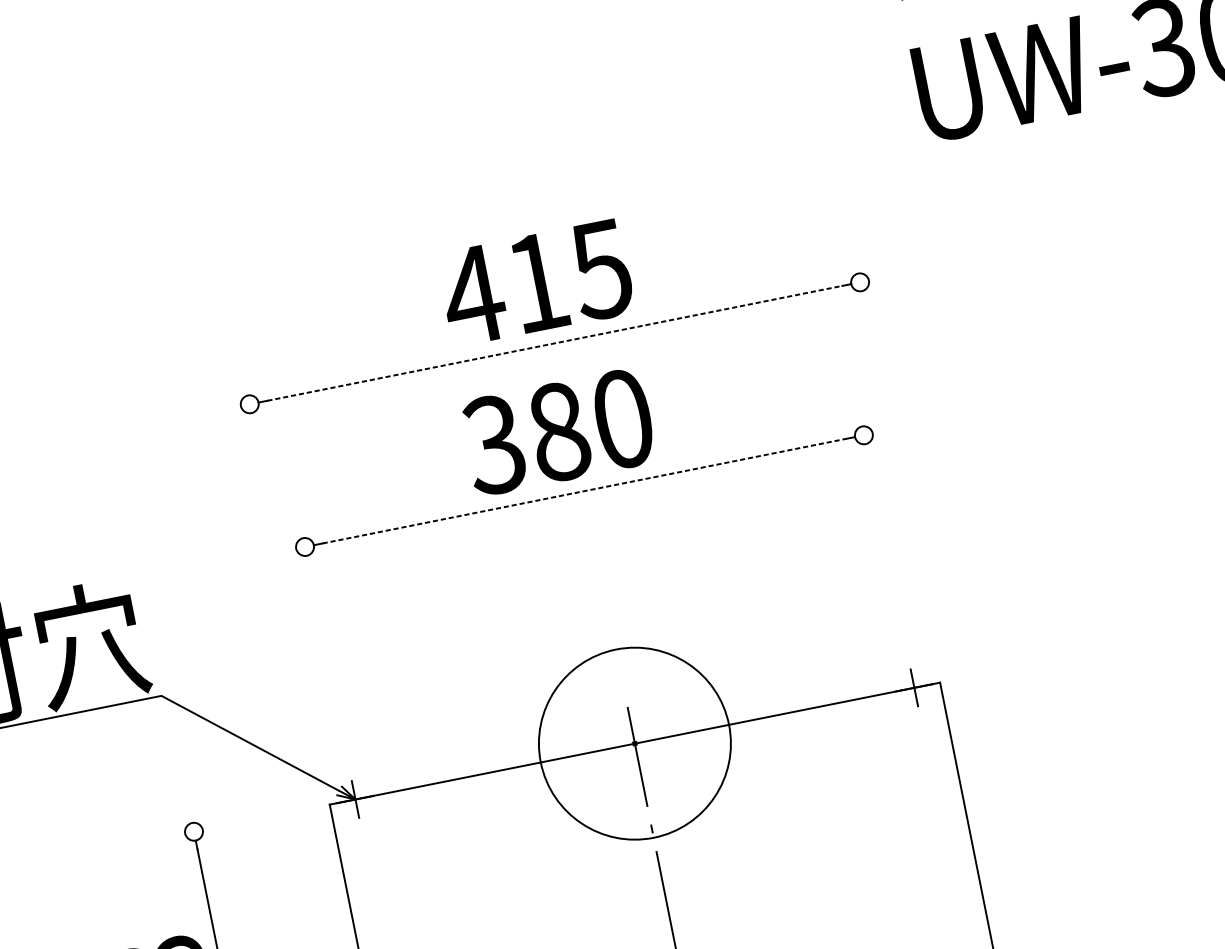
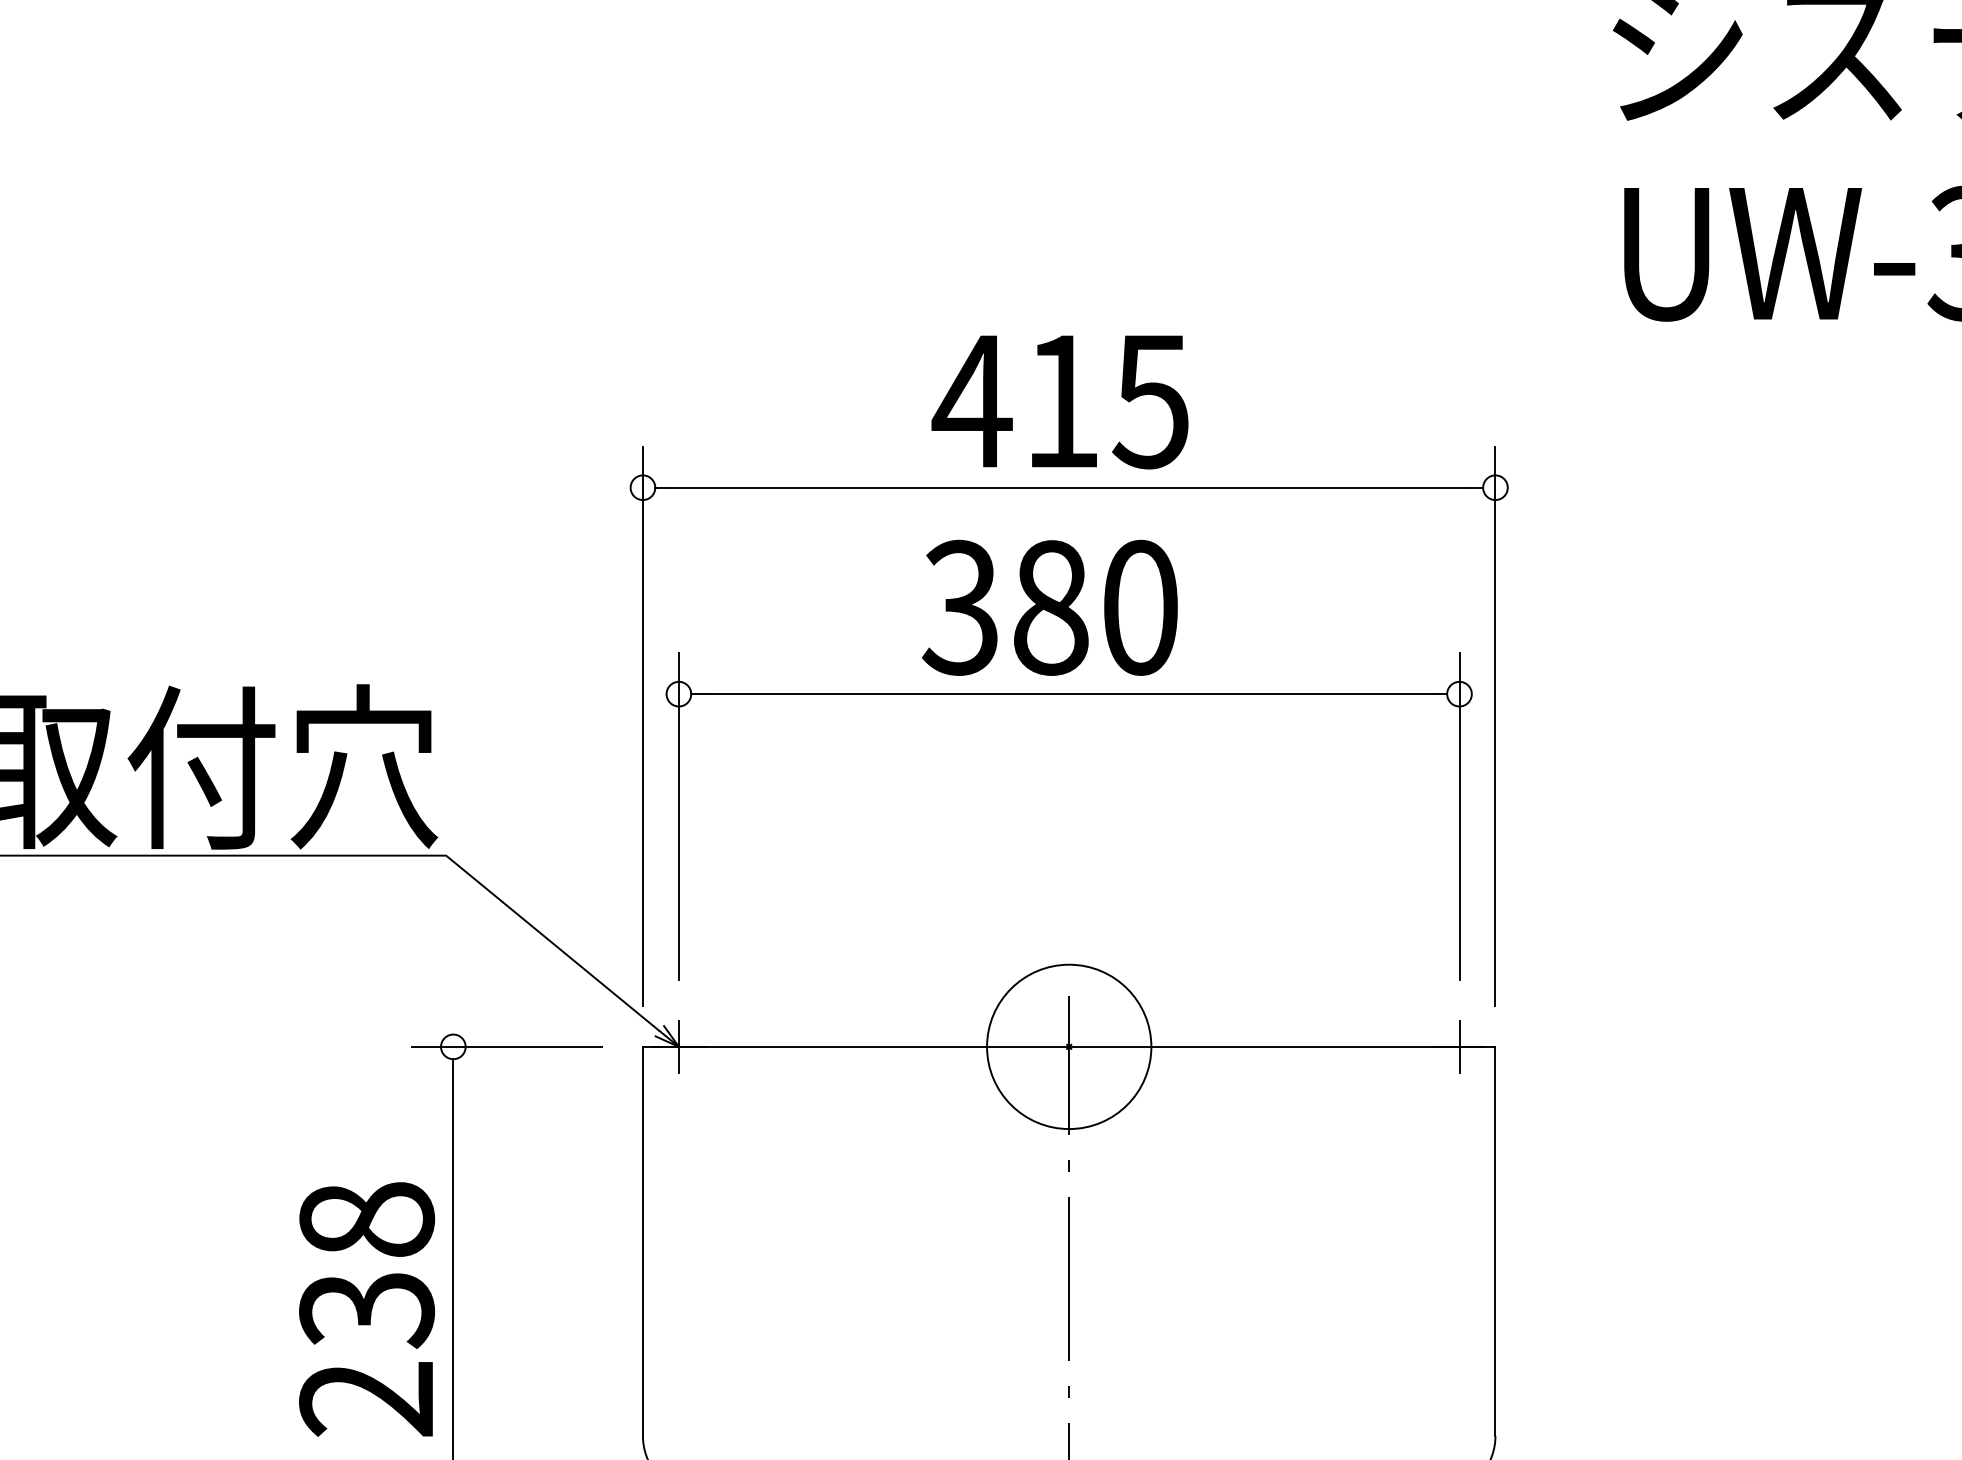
line: (555, 343) -> (1069, 487), dashed -> solid
line: (894, 452) -> (1495, 725), added
line: (584, 491) -> (1069, 694), dashed -> solid
line: (881, 522) -> (1459, 816), added
line: (283, 574) -> (642, 725), added
line: (322, 634) -> (678, 816), added
circle: (635, 743) -> (1069, 1046), size x0.62
line: (232, 823) -> (506, 1046), added

